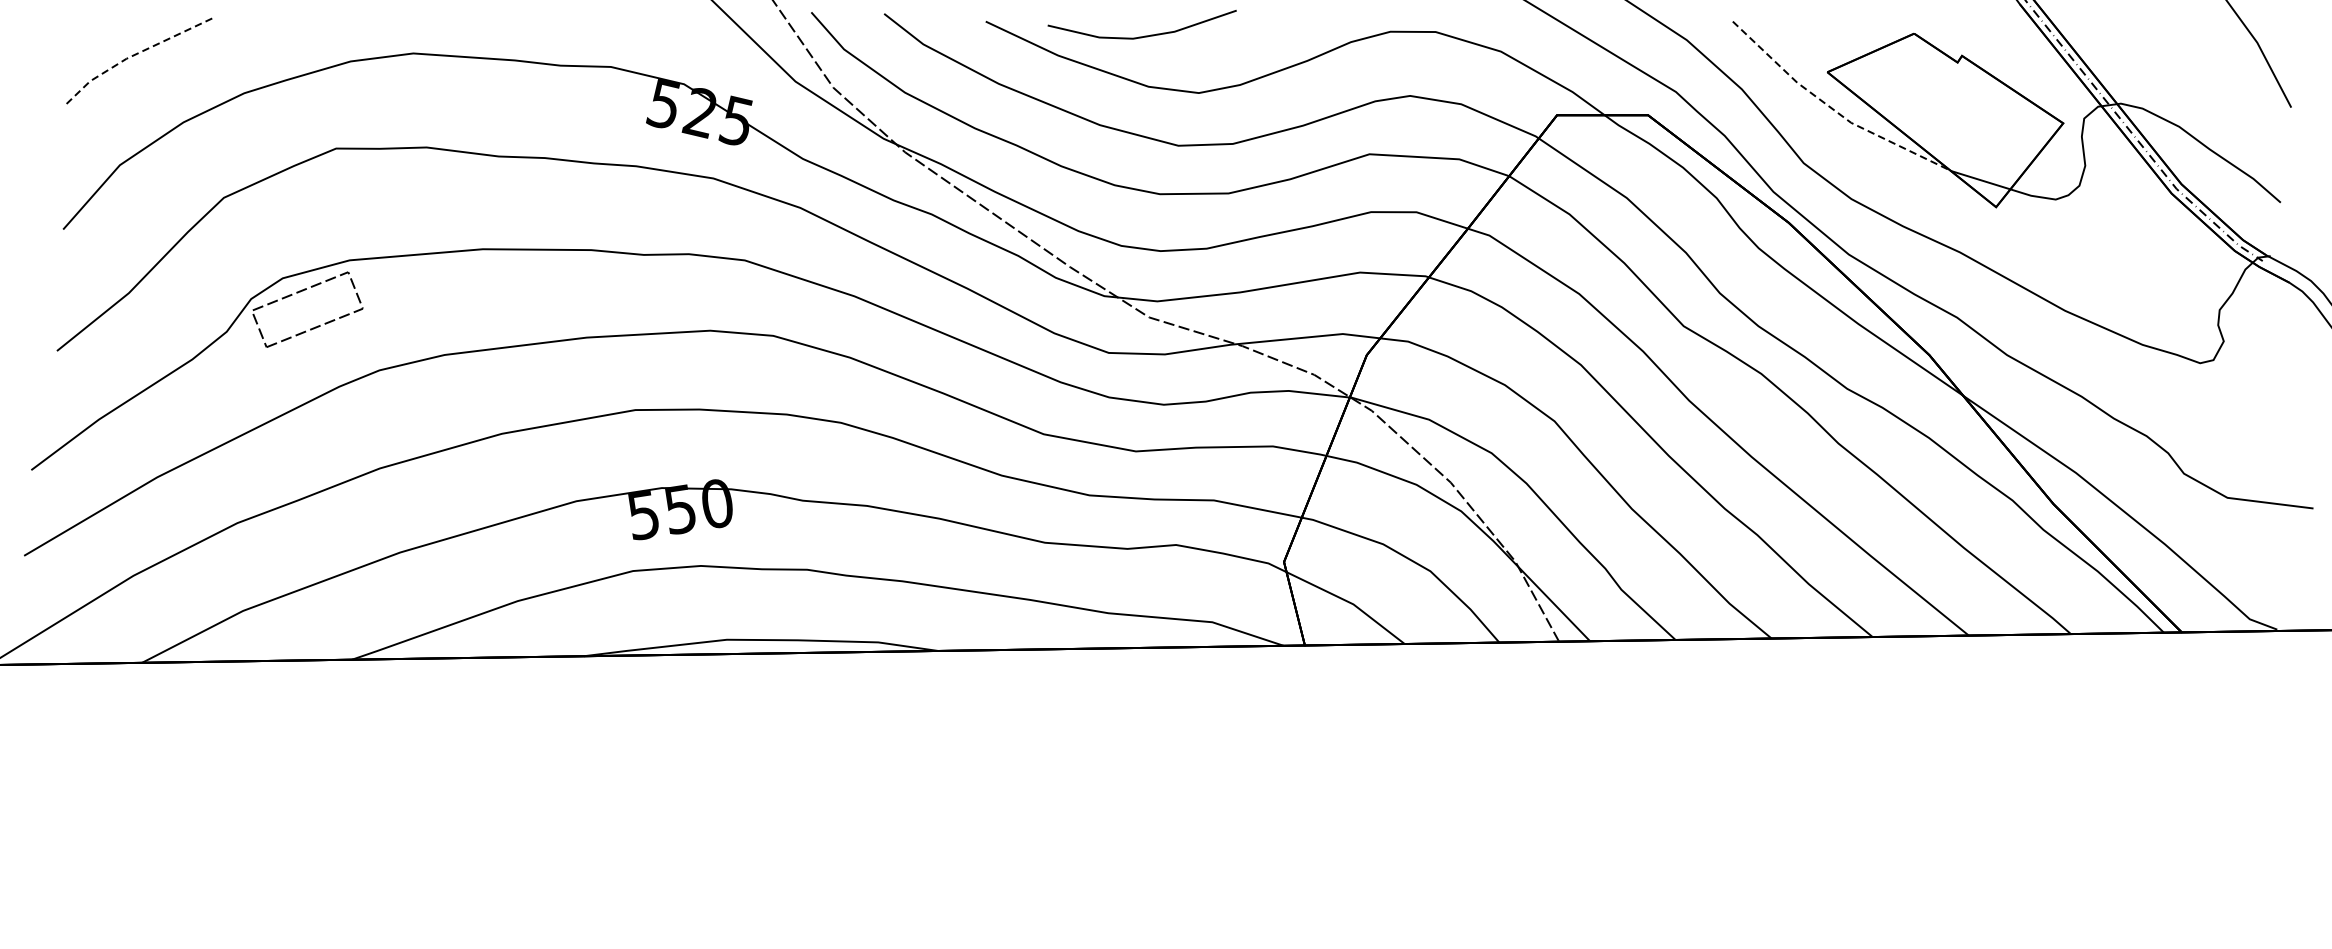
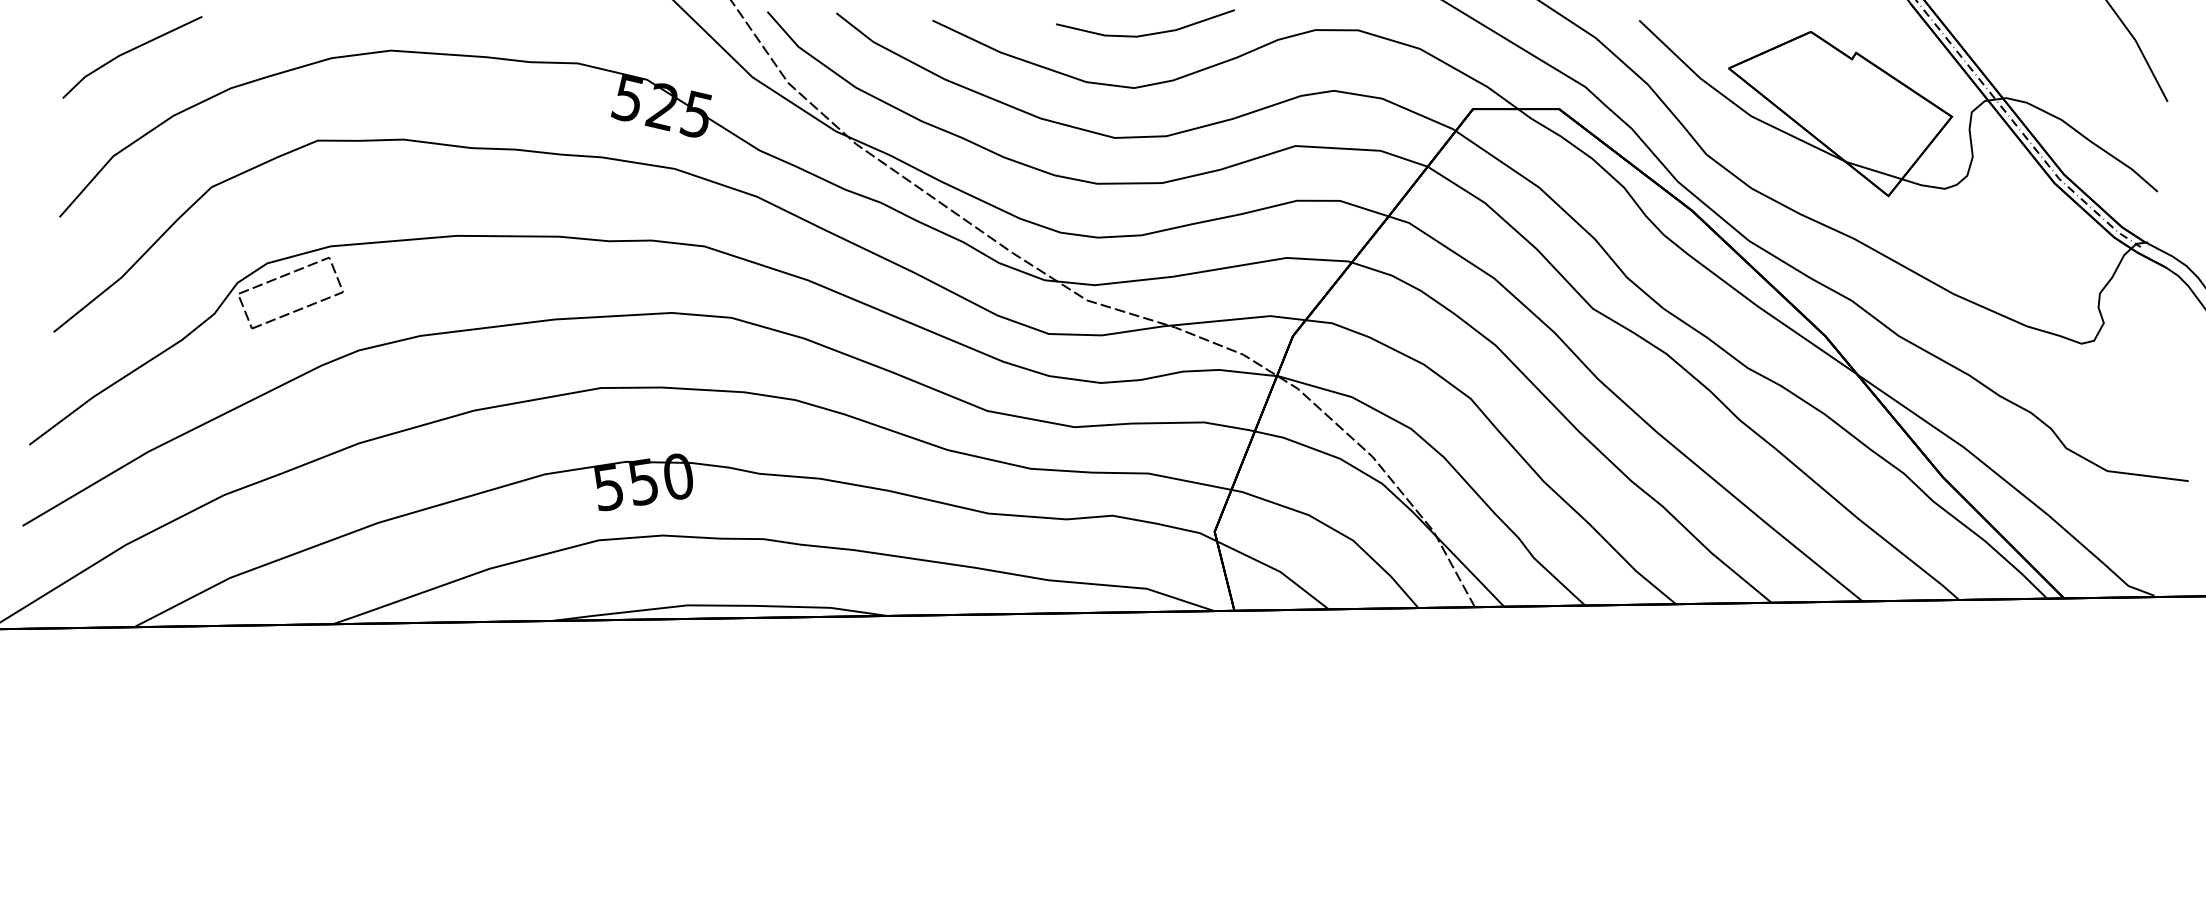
line: (1145, 35) -> (1148, 33), moved
line: (134, 54) -> (127, 51), dashed -> solid
line: (1832, 109) -> (1733, 103), dashed -> solid

